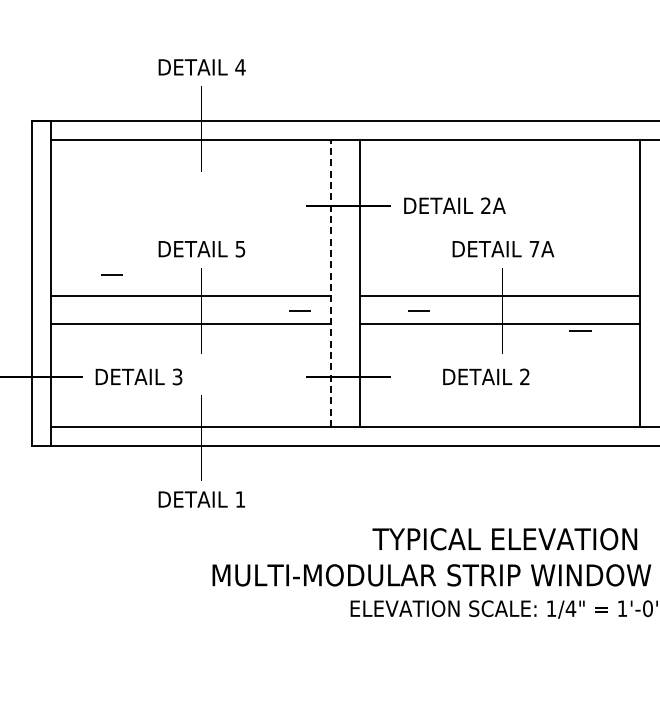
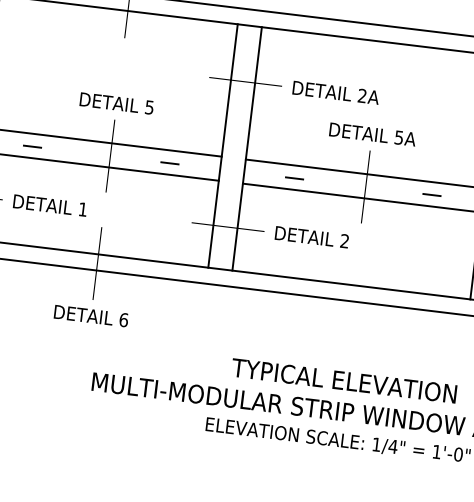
text: (534, 249) -> (399, 138), 7A -> 5A
line: (111, 274) -> (32, 146), moved
line: (331, 282) -> (223, 145), dashed -> solid
line: (299, 310) -> (169, 162), moved
line: (580, 330) -> (431, 194), moved
text: (177, 376) -> (83, 209), 3 -> 1
text: (486, 376) -> (312, 236), moved
text: (240, 499) -> (123, 320), 1 -> 6

